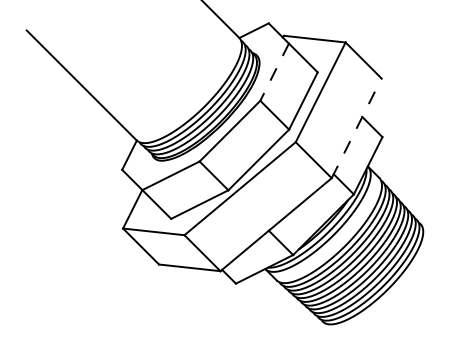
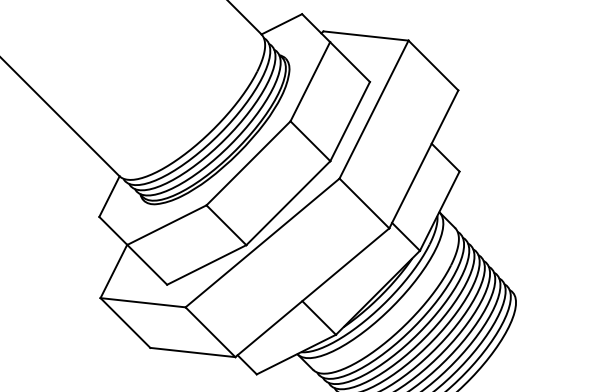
line: (274, 72) -> (310, 82), dashed -> solid
line: (356, 128) -> (423, 159), dashed -> solid

